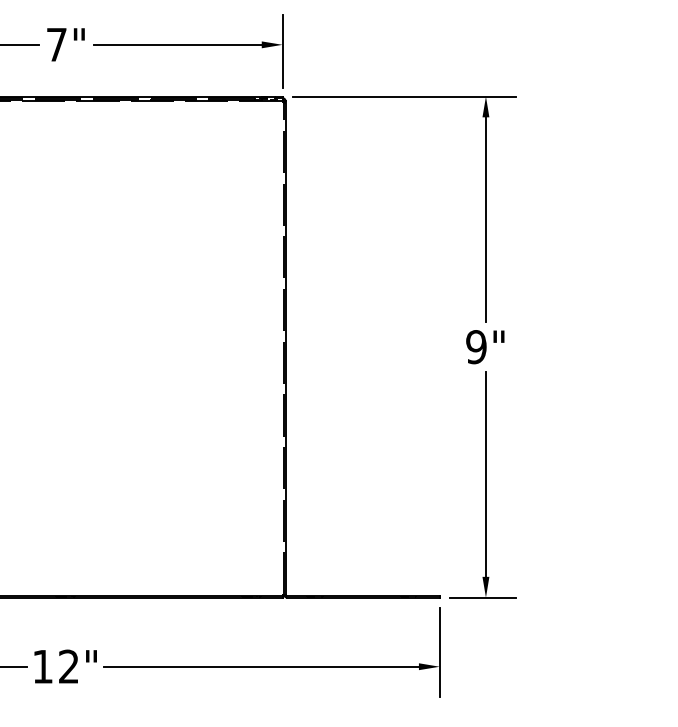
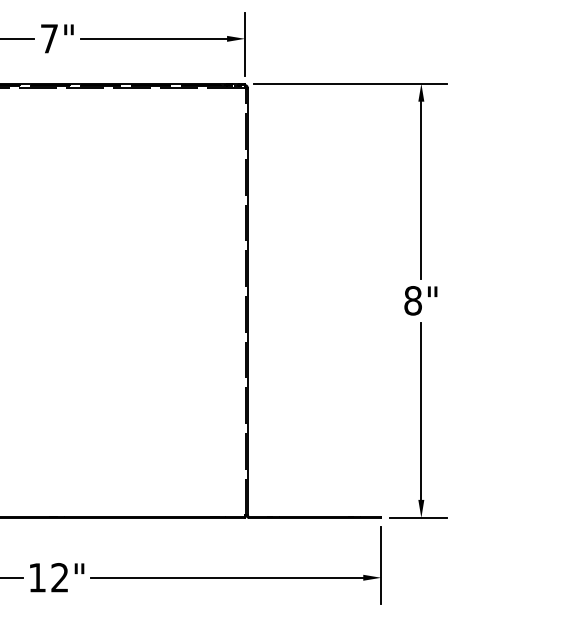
text: (476, 347) -> (413, 301), 9" -> 8"

